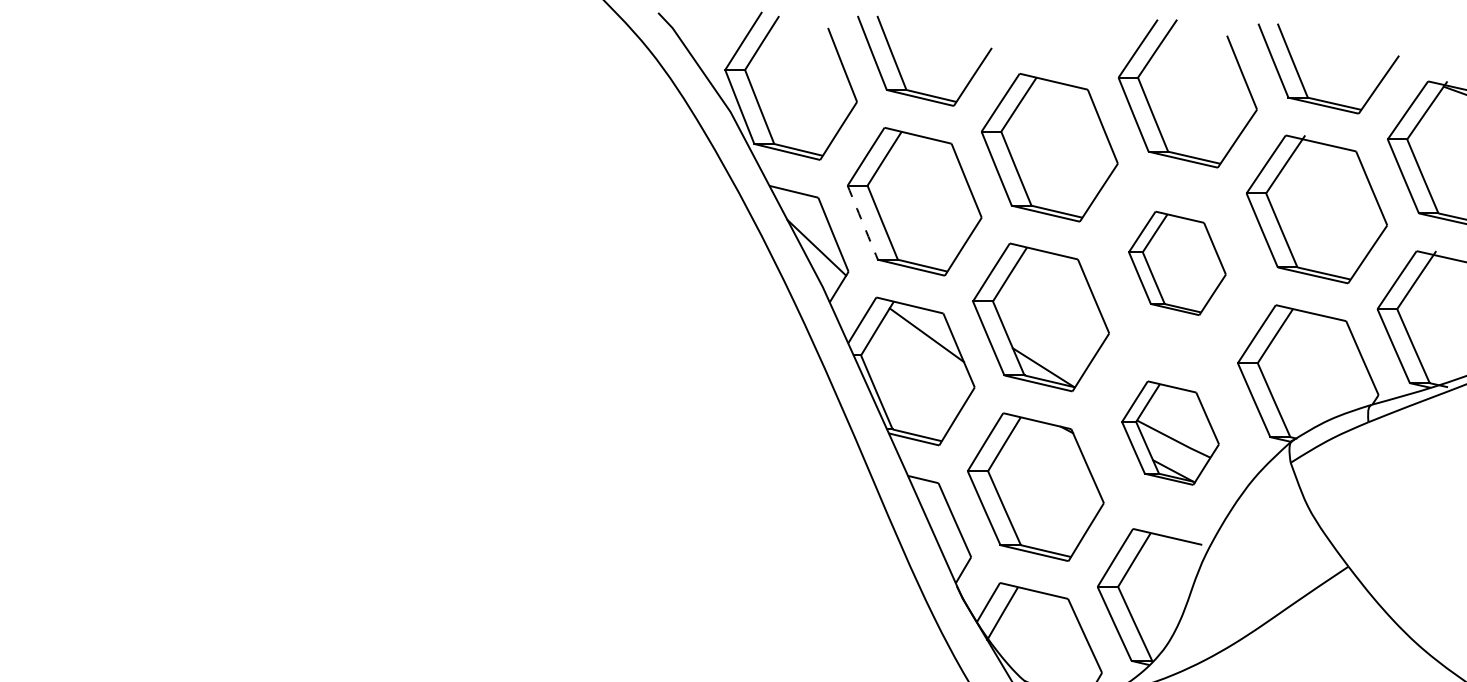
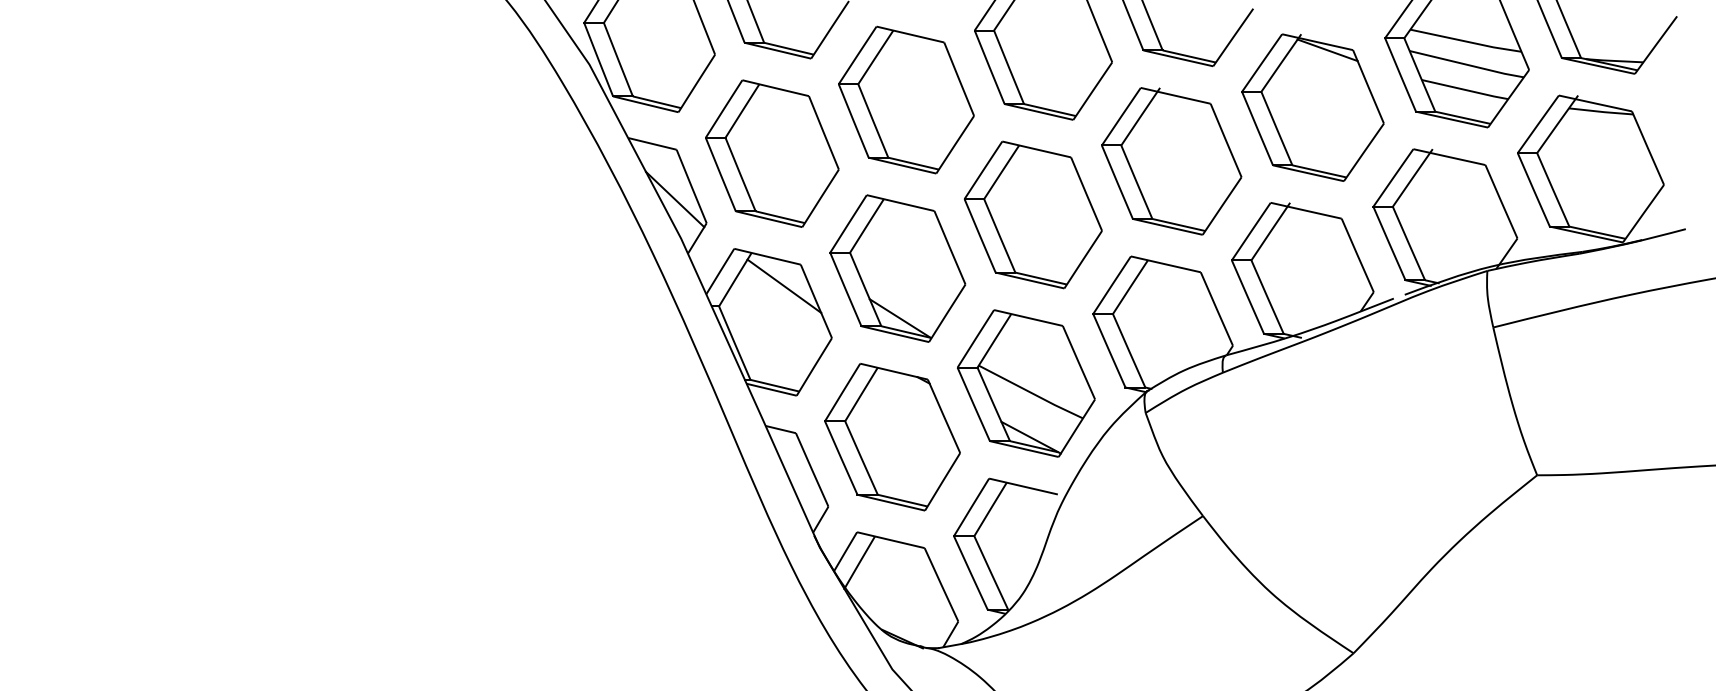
arc: (862, 222) -> (720, 174), dashed -> solid
part: (1176, 262) -> (1032, 214), size x1.43
part: (1170, 433) -> (1026, 383), size x1.43

